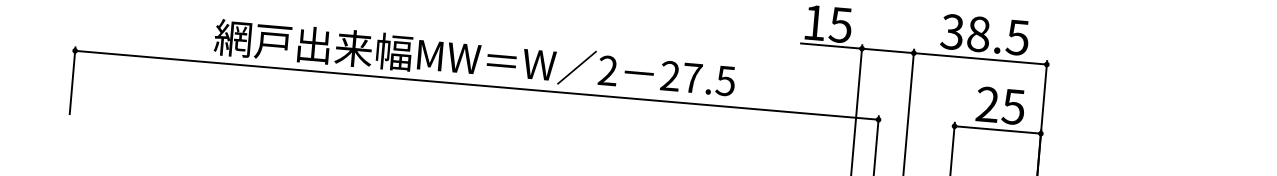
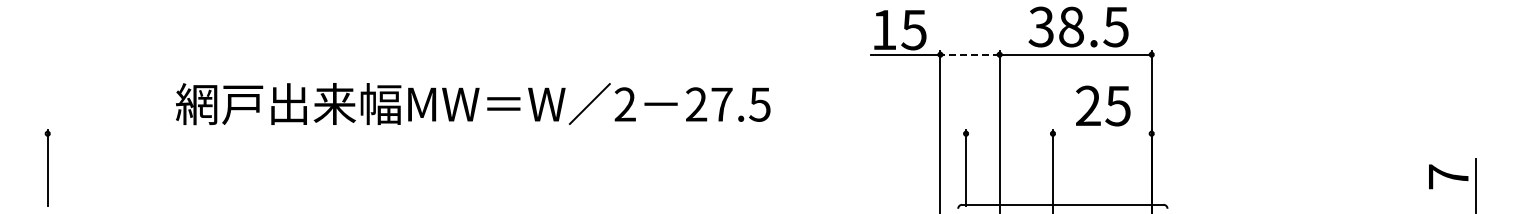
line: (888, 50) -> (970, 54), solid -> dashed
text: (475, 59) -> (473, 104), moved
line: (476, 85) -> (506, 133), removed
line: (997, 129) -> (1101, 133), removed

